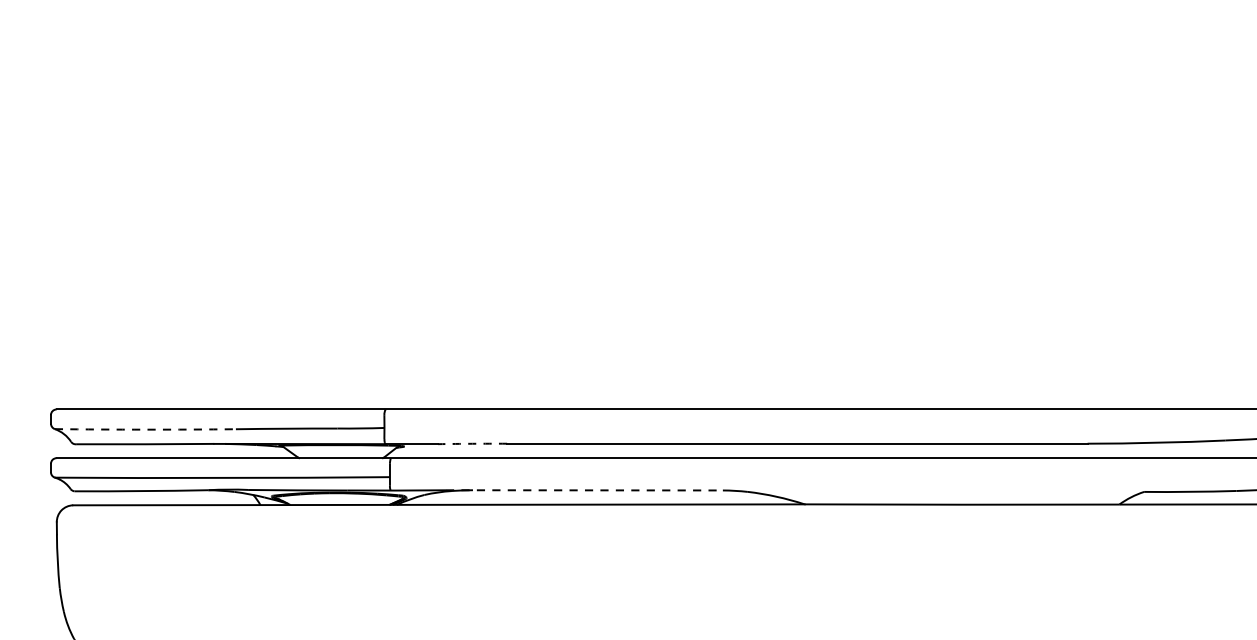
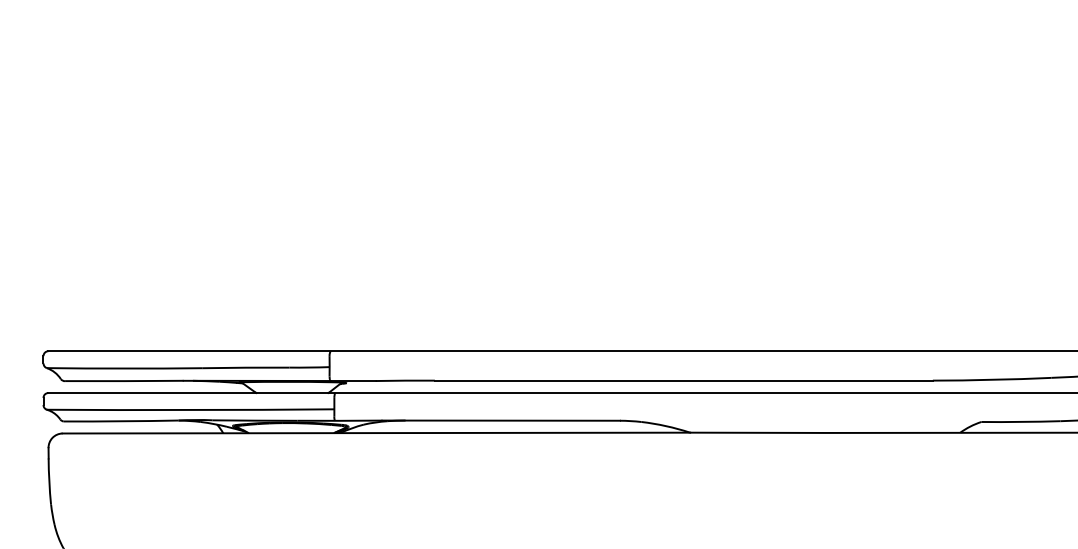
arc: (145, 429) -> (124, 368), dashed -> solid
arc: (472, 443) -> (405, 380), dashed -> solid
line: (584, 490) -> (501, 420), dashed -> solid

